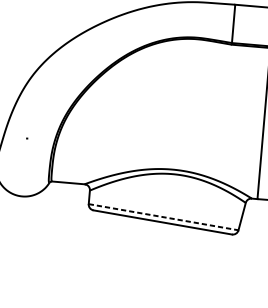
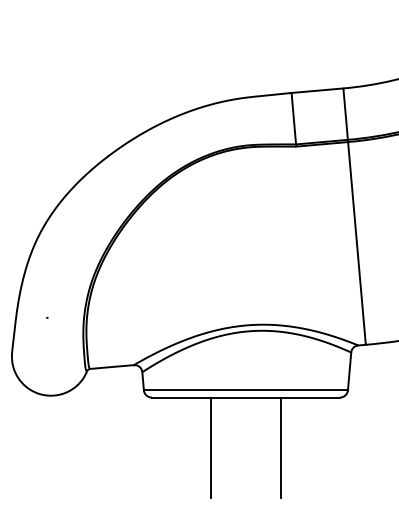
line: (164, 217) -> (246, 390), dashed -> solid
line: (130, 254) -> (210, 447), added
line: (182, 263) -> (281, 447), added

